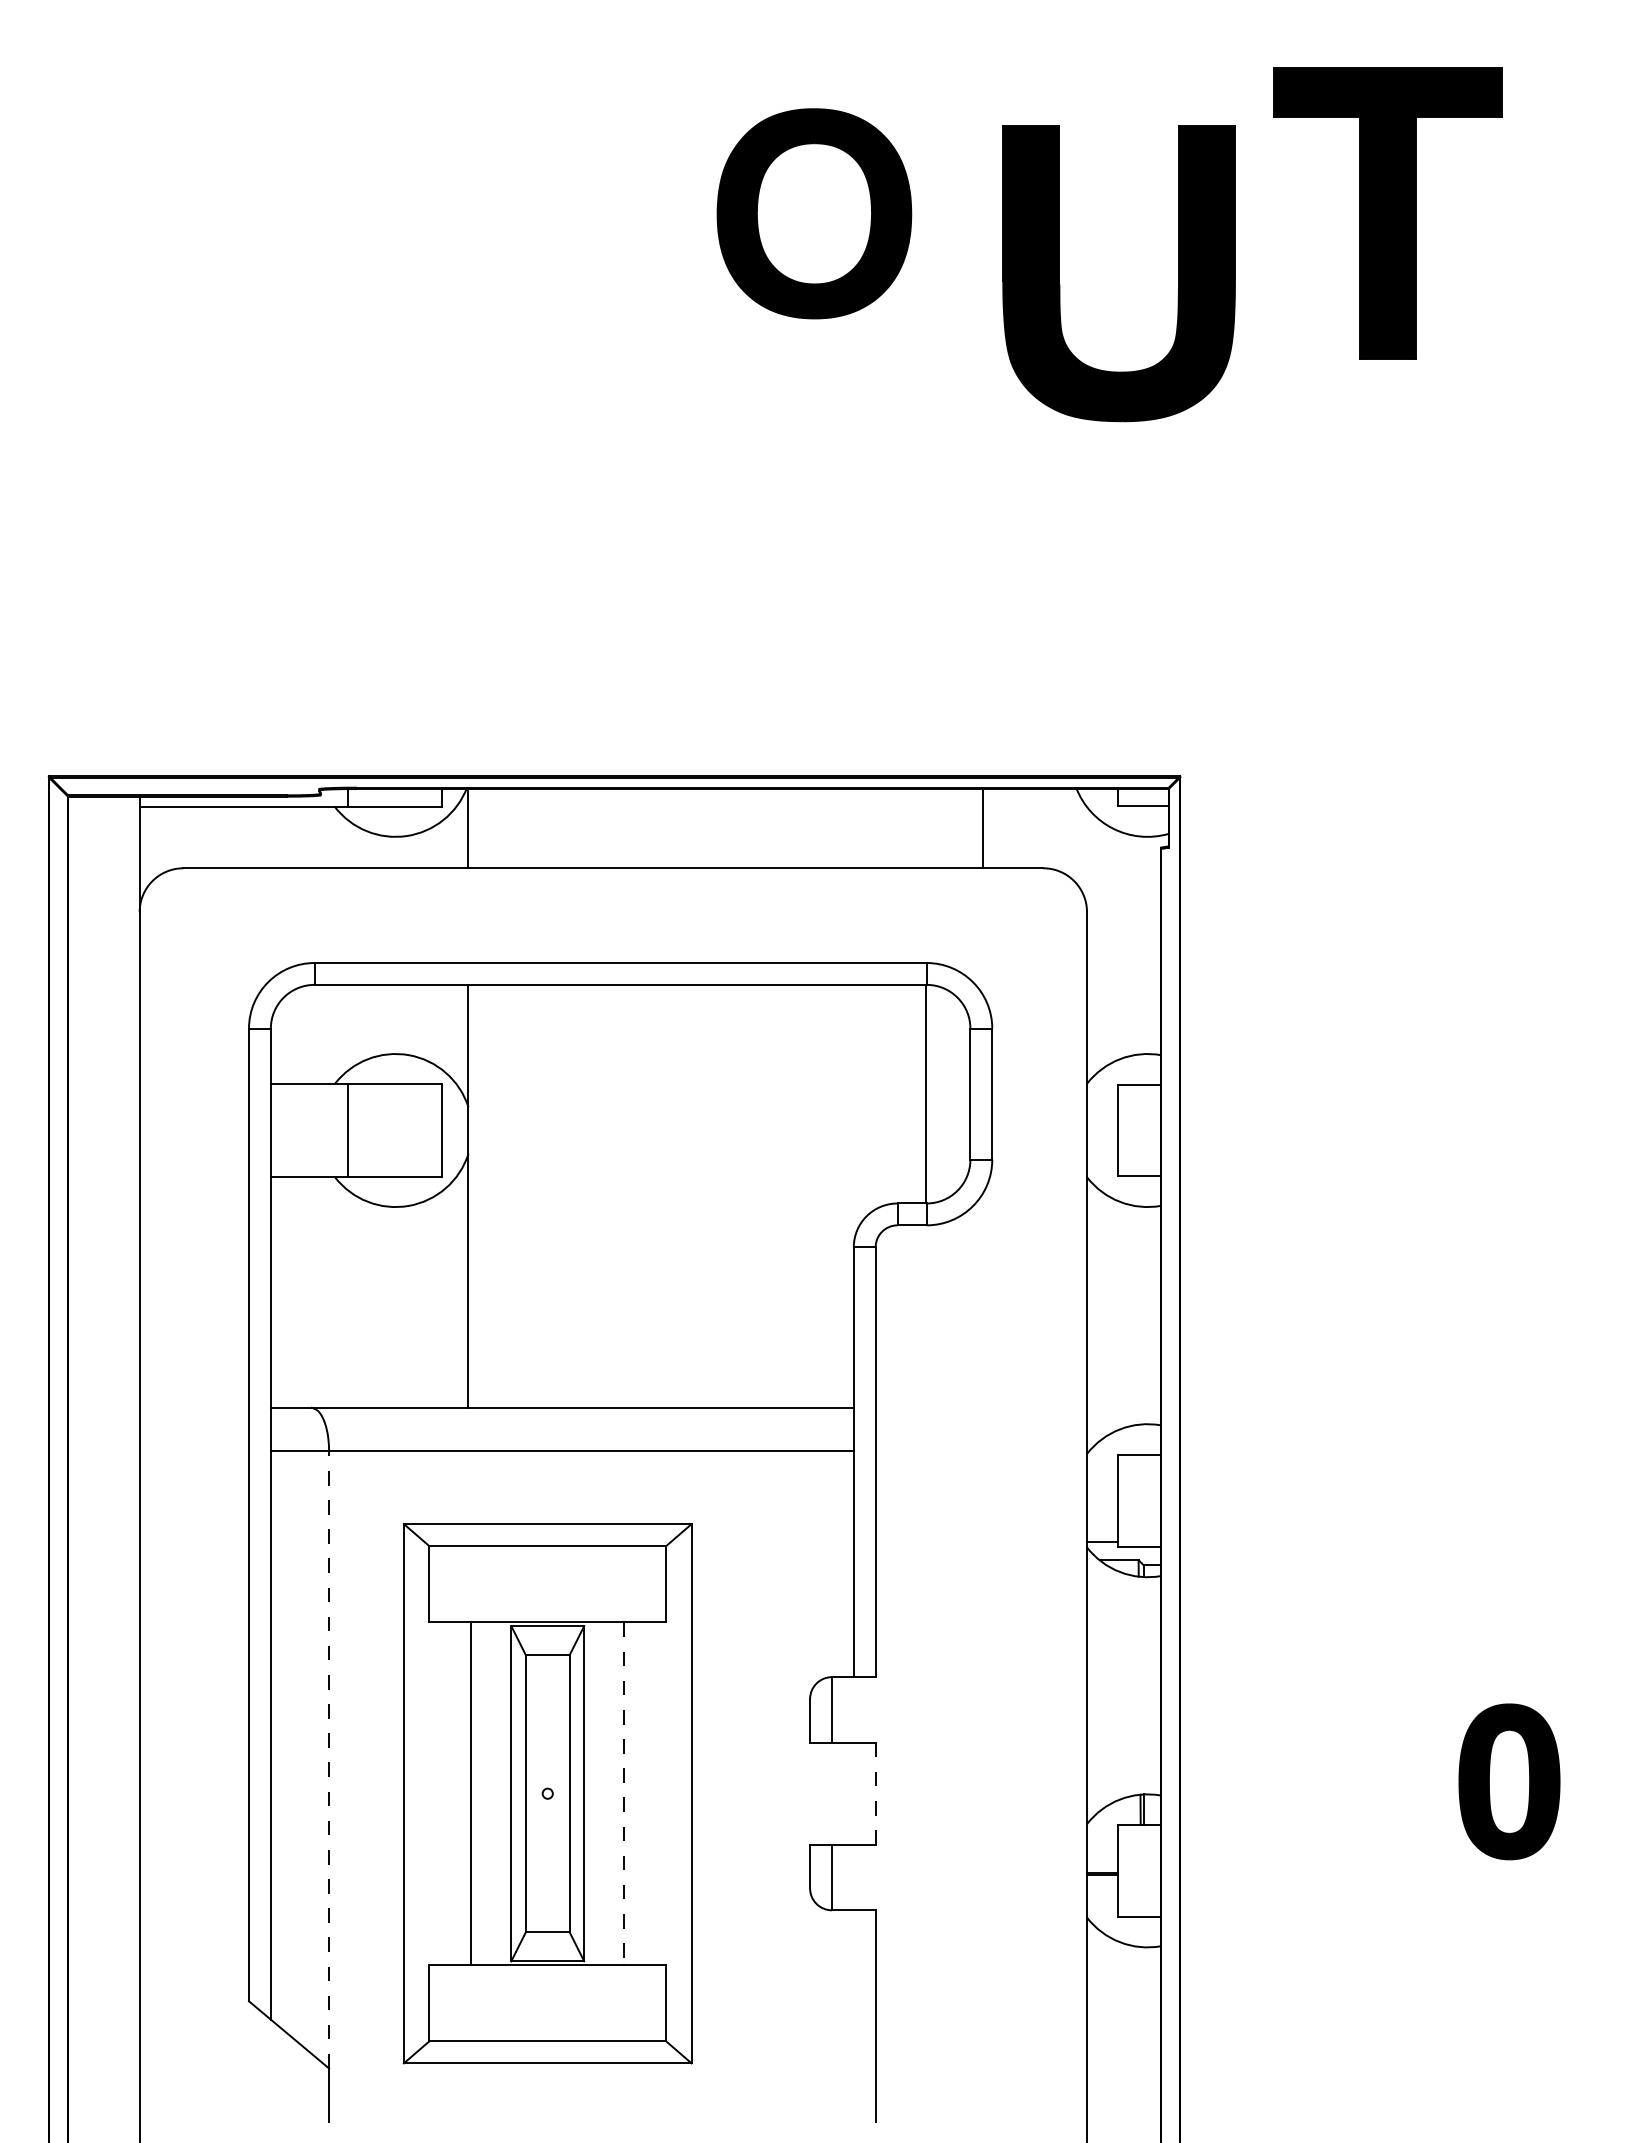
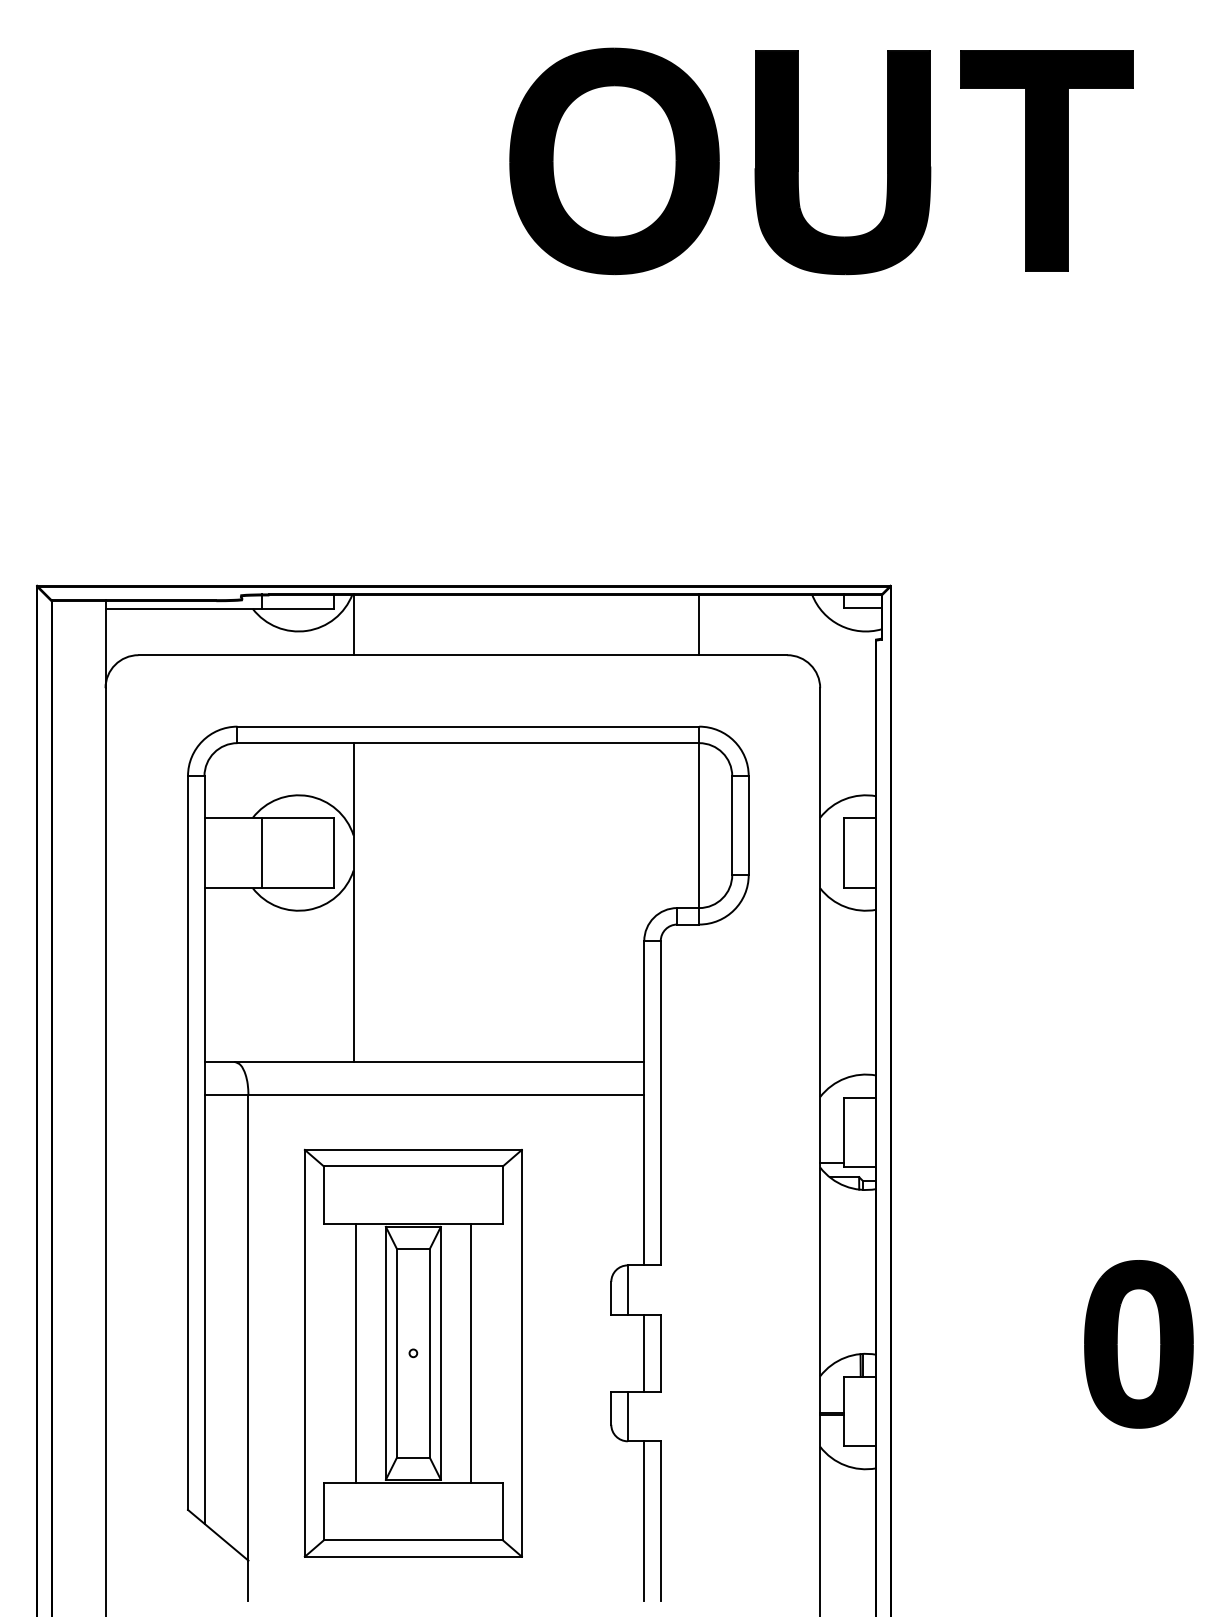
part: (814, 213) -> (614, 161), size x1.43
part: (1059, 273) -> (797, 162), moved
line: (983, 827) -> (699, 624), moved
line: (329, 1759) -> (248, 1327), dashed -> solid
part: (1509, 1781) -> (1138, 1344), size x1.43
line: (853, 1793) -> (644, 1353), added
line: (624, 1794) -> (471, 1353), dashed -> solid
line: (875, 1794) -> (660, 1353), dashed -> solid
line: (853, 2015) -> (644, 1520), added

